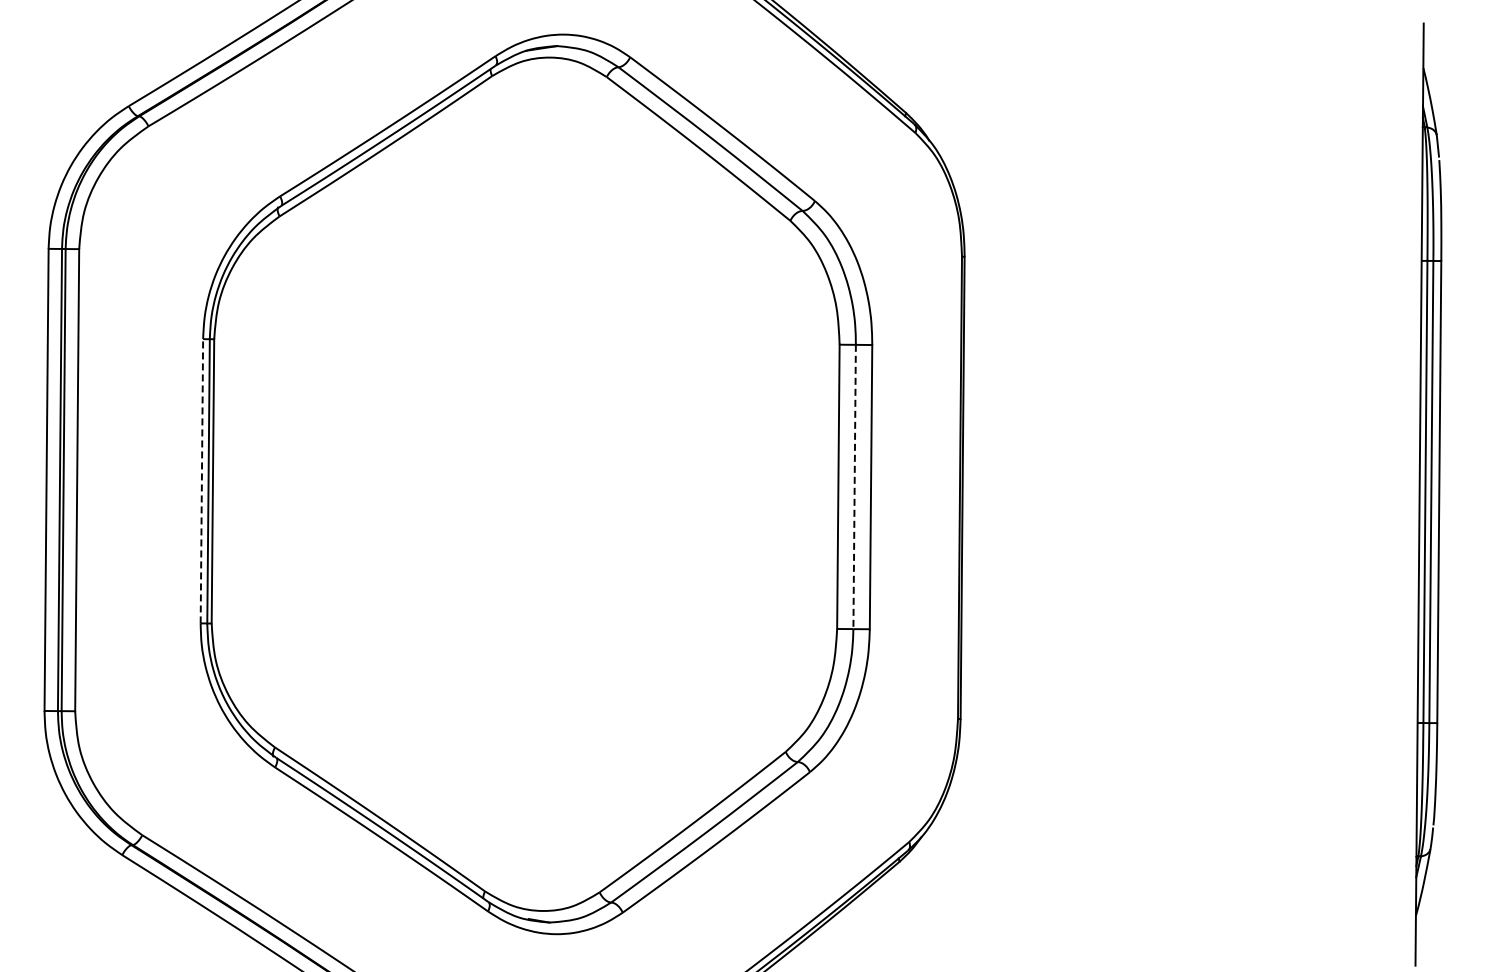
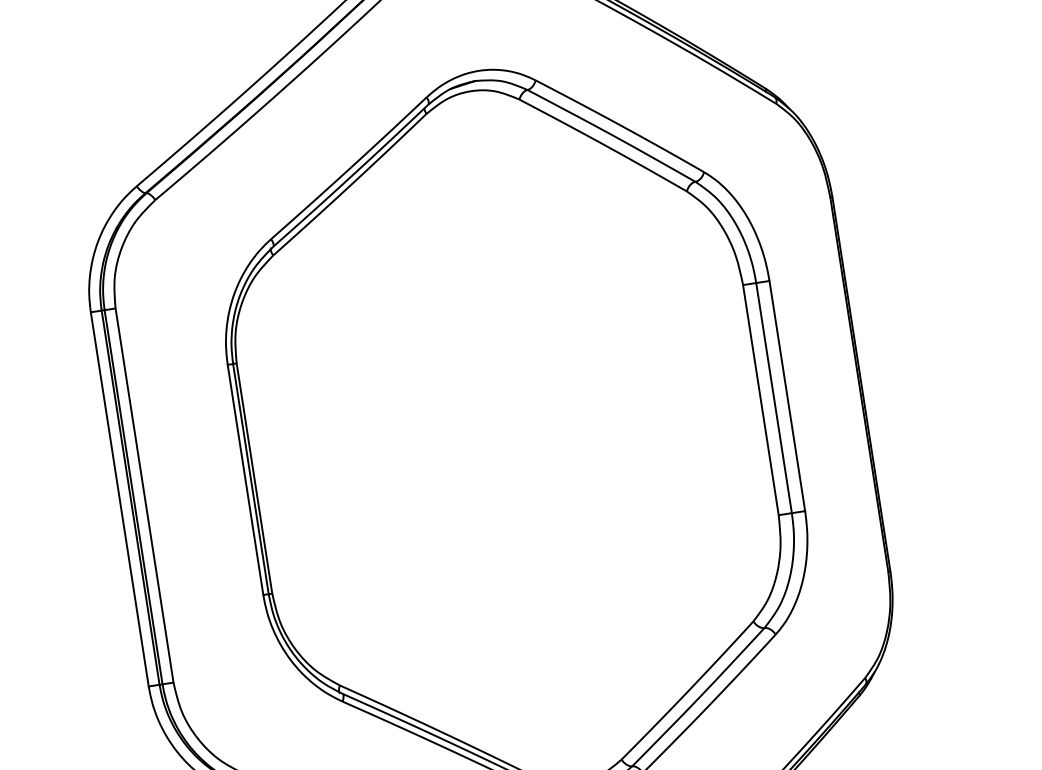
line: (201, 480) -> (245, 479), dashed -> solid
line: (854, 487) -> (774, 398), dashed -> solid

